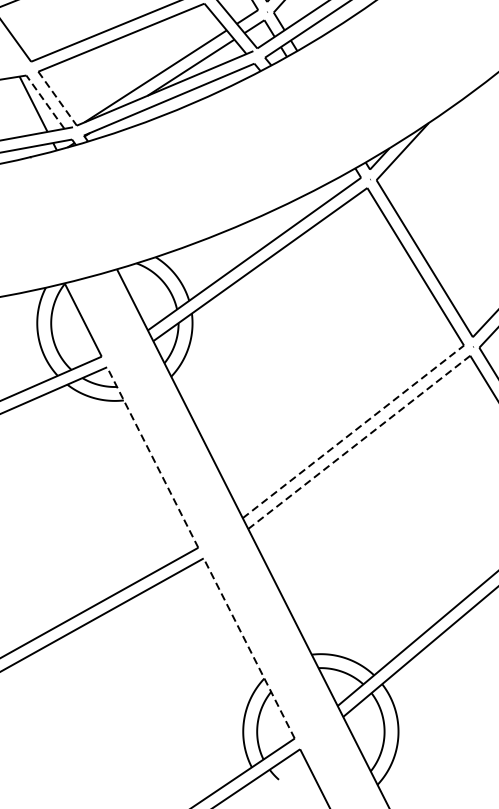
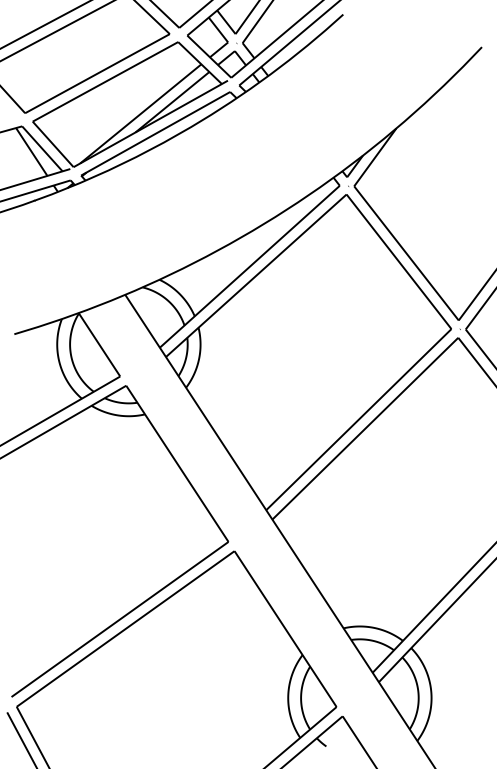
line: (57, 98) -> (53, 144), dashed -> solid
line: (45, 101) -> (42, 148), dashed -> solid
line: (353, 431) -> (358, 419), dashed -> solid
line: (359, 442) -> (365, 428), dashed -> solid
line: (152, 457) -> (177, 463), dashed -> solid
line: (249, 647) -> (285, 628), dashed -> solid

